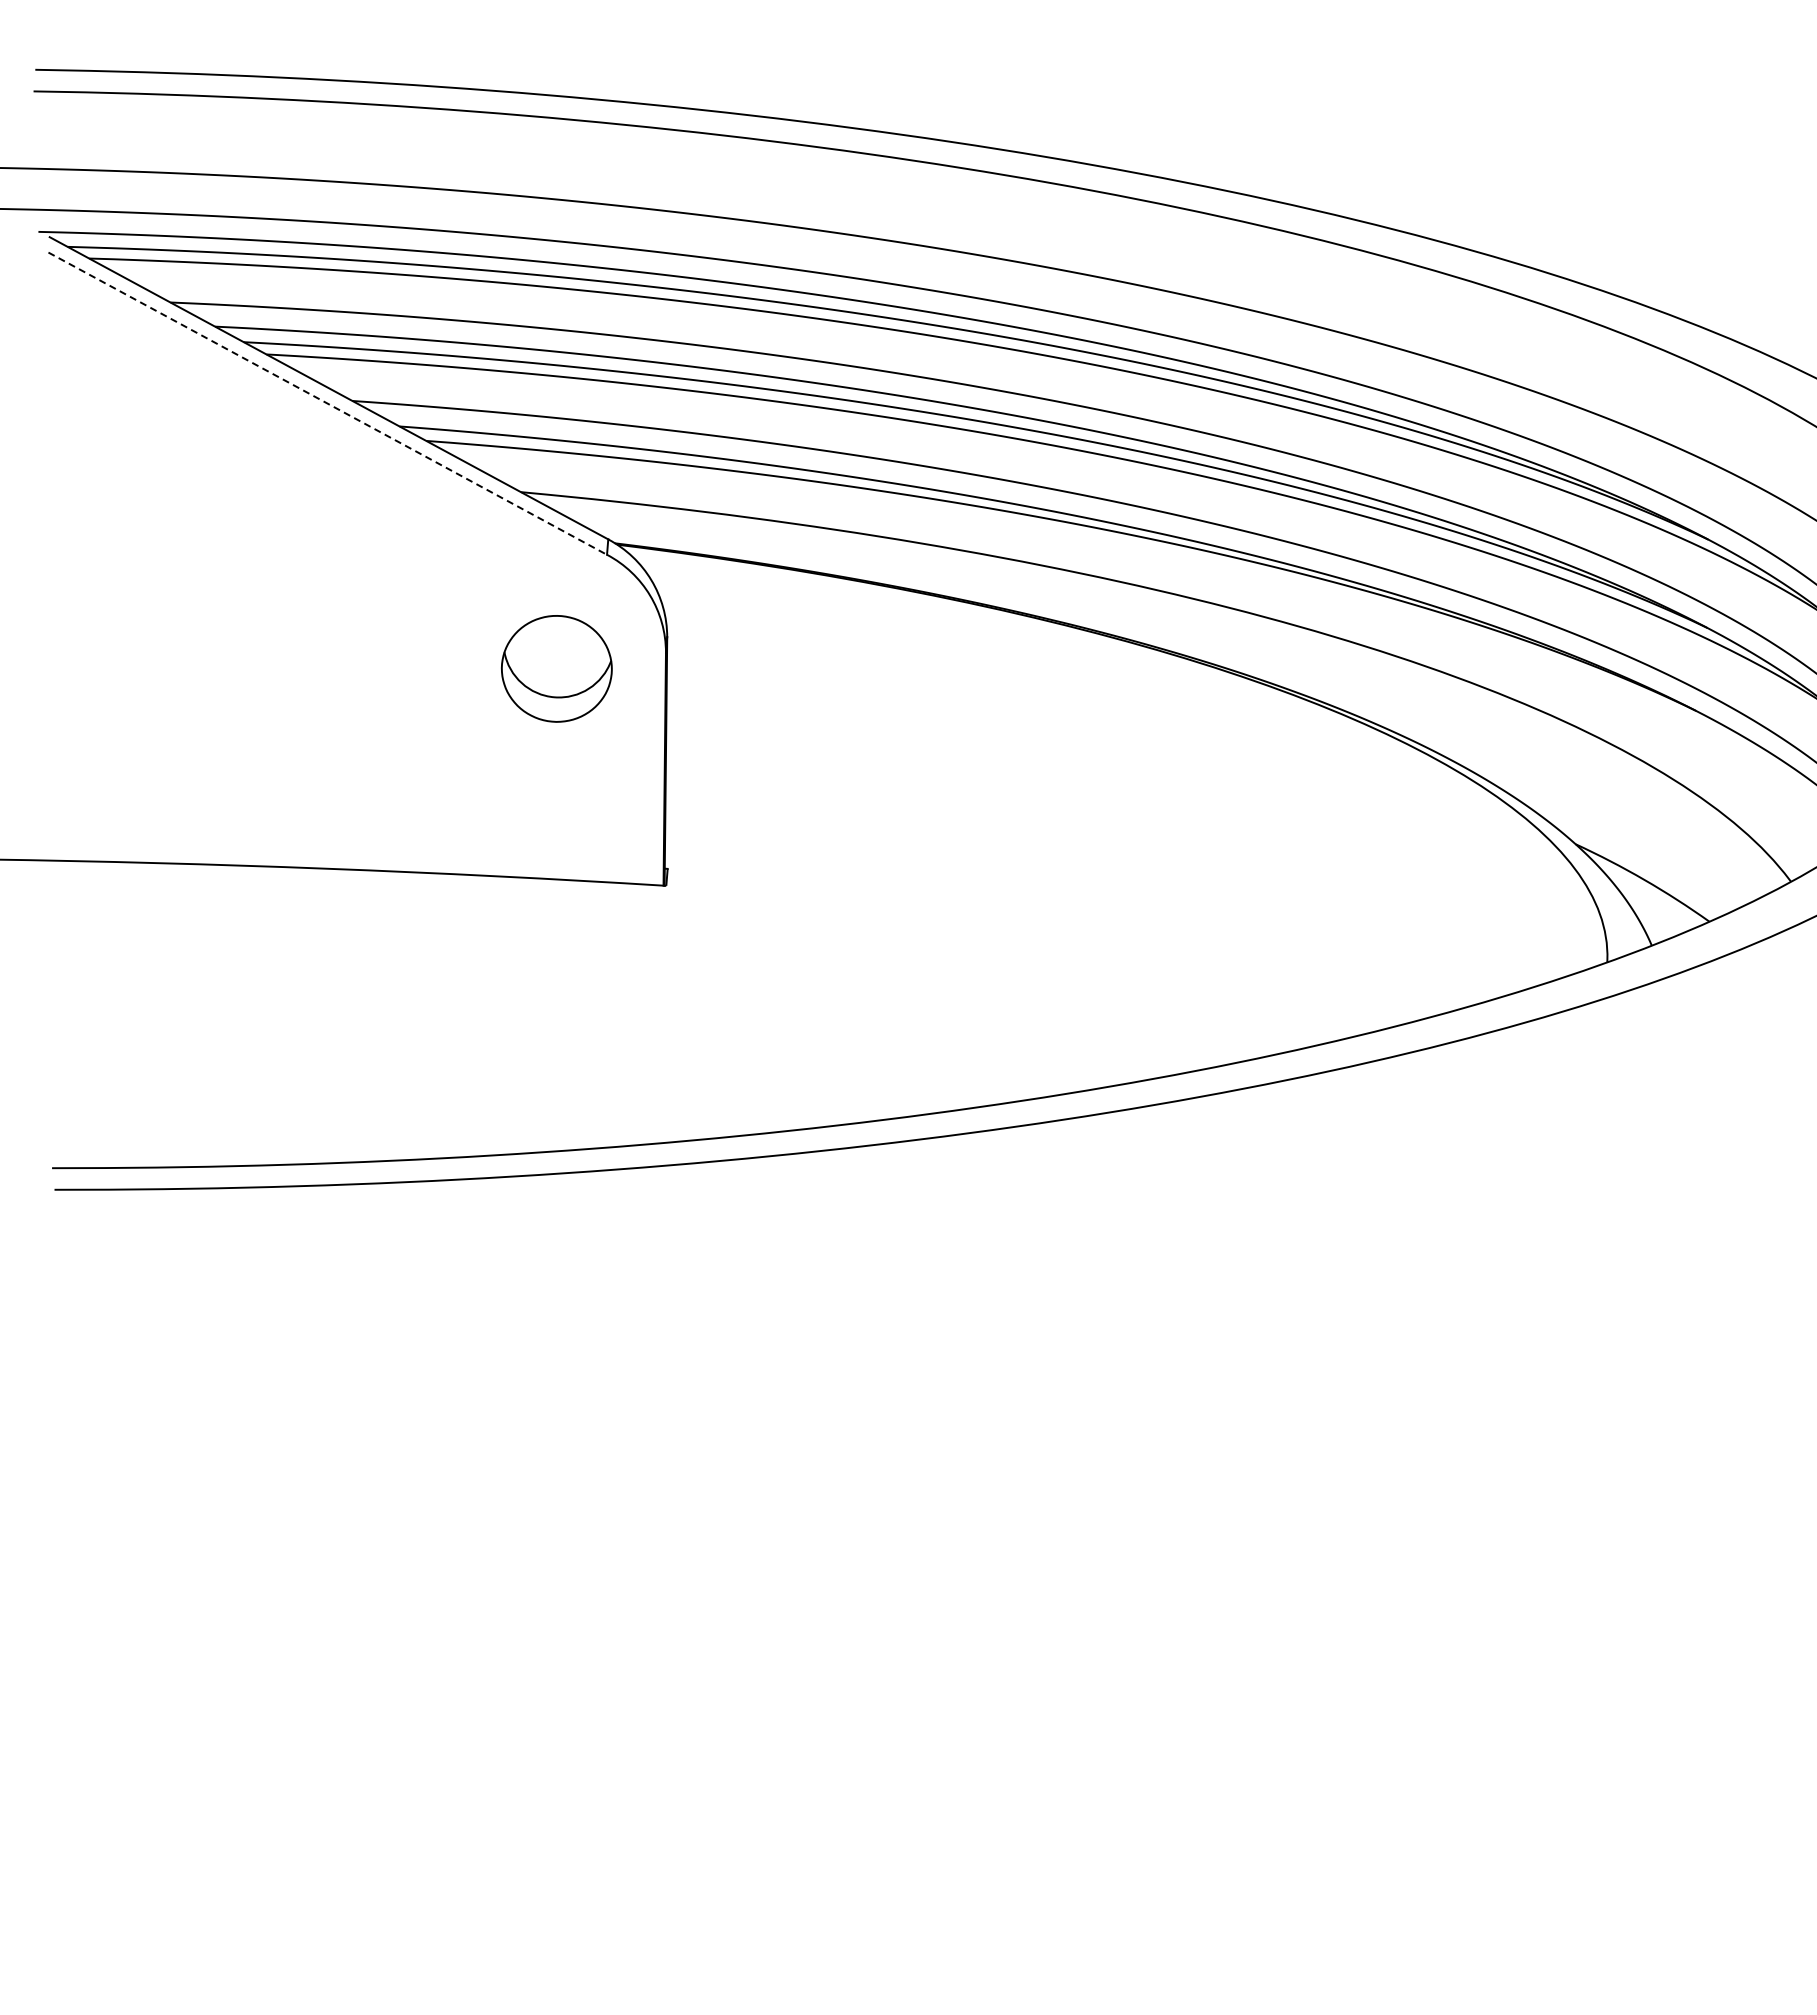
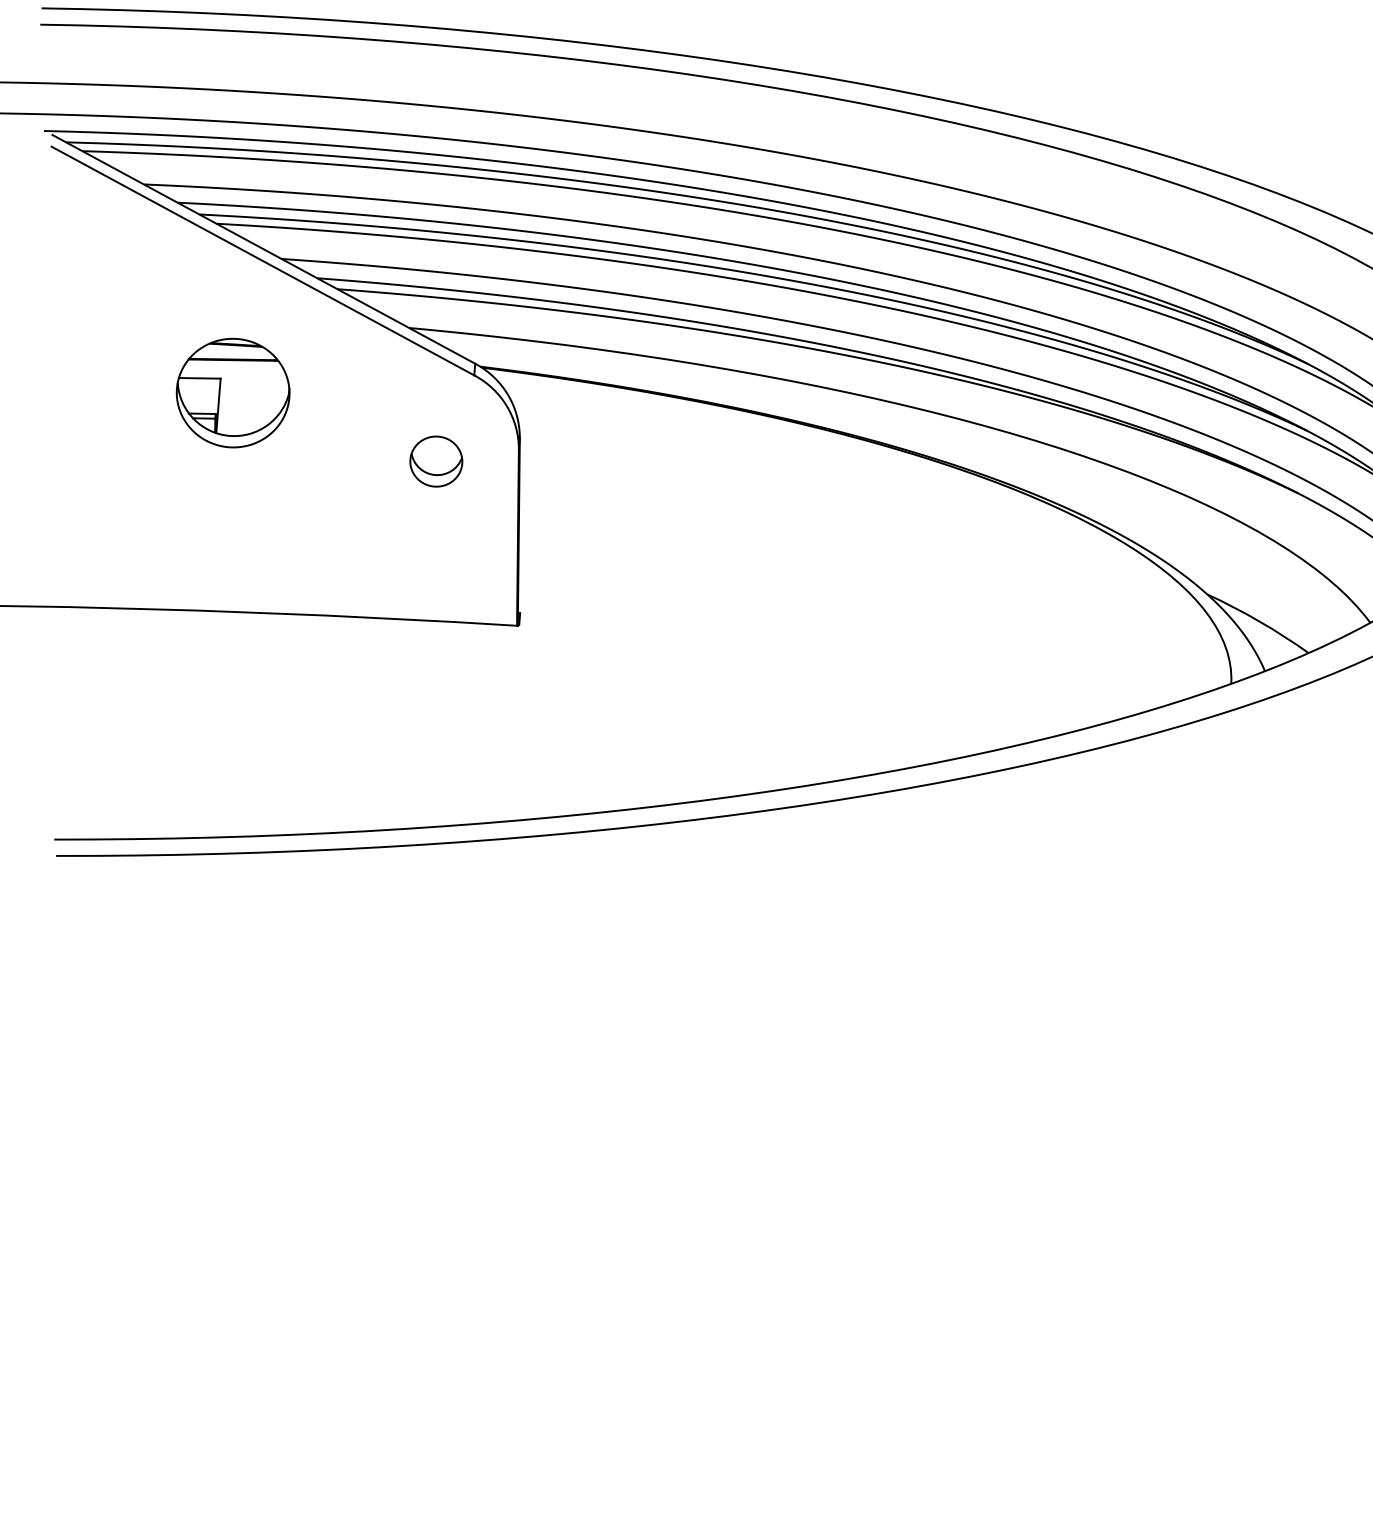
line: (327, 403) -> (262, 260), dashed -> solid
part: (288, 577) -> (233, 392), added
part: (556, 668) -> (436, 461), size x0.62

